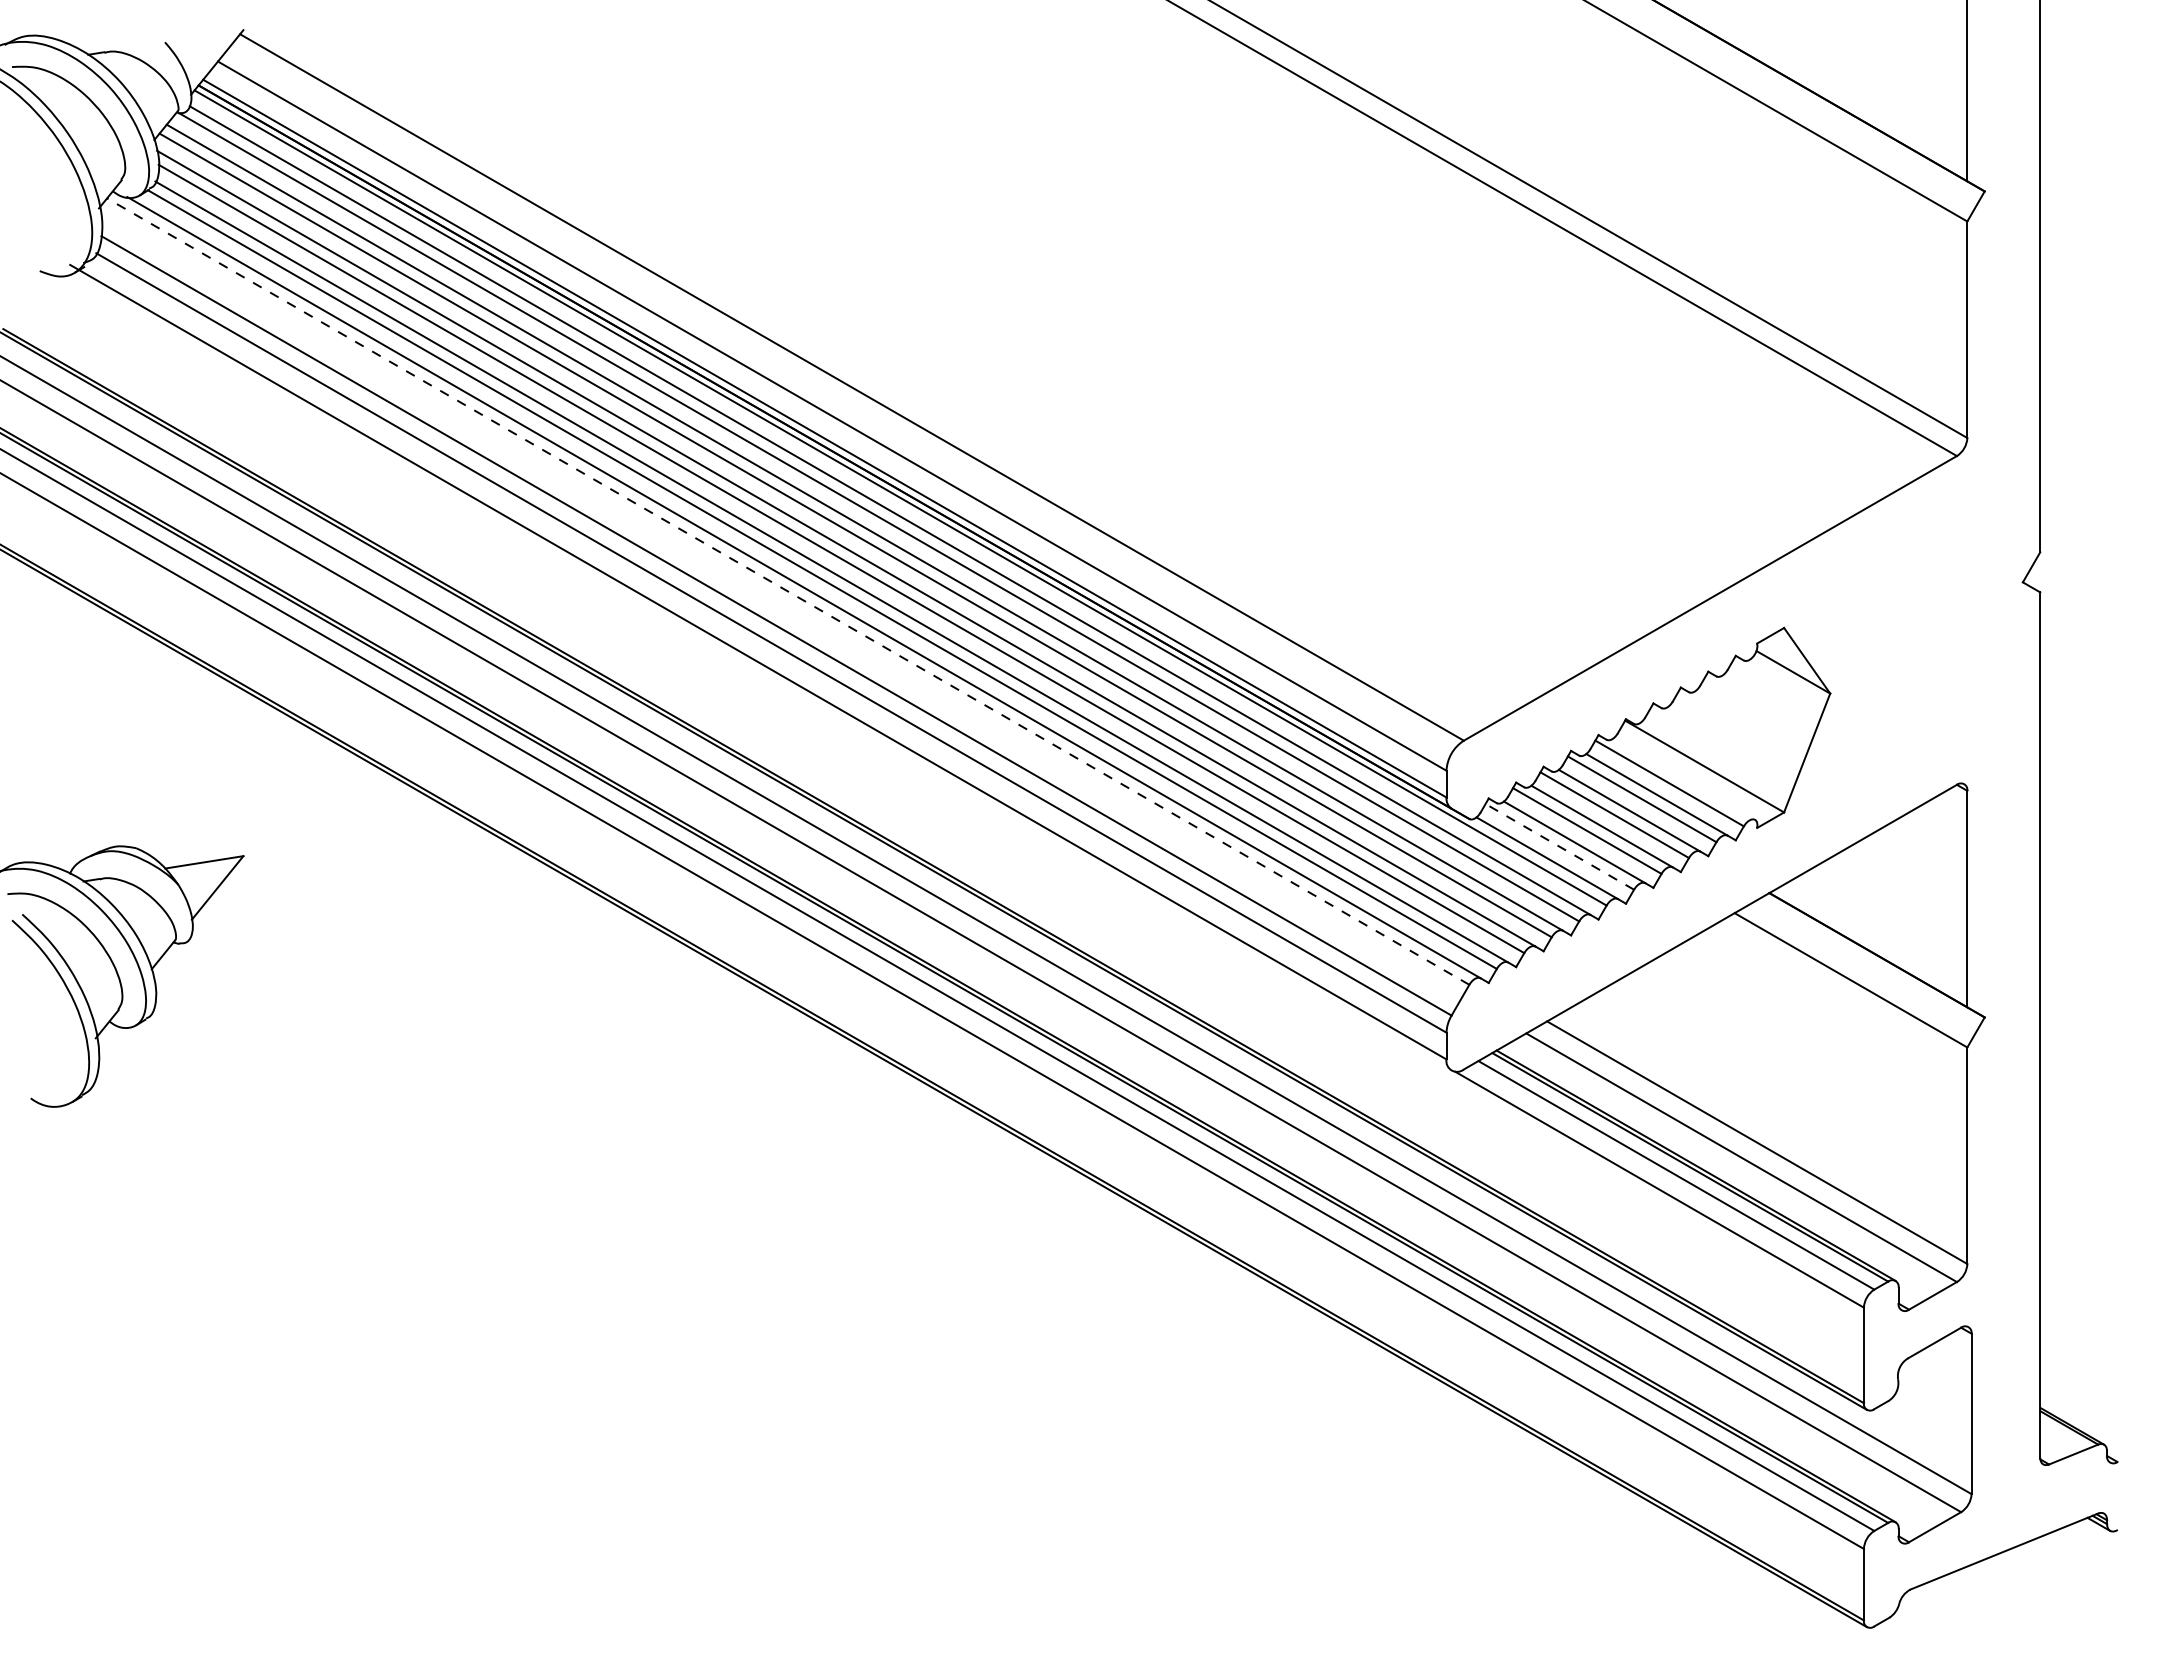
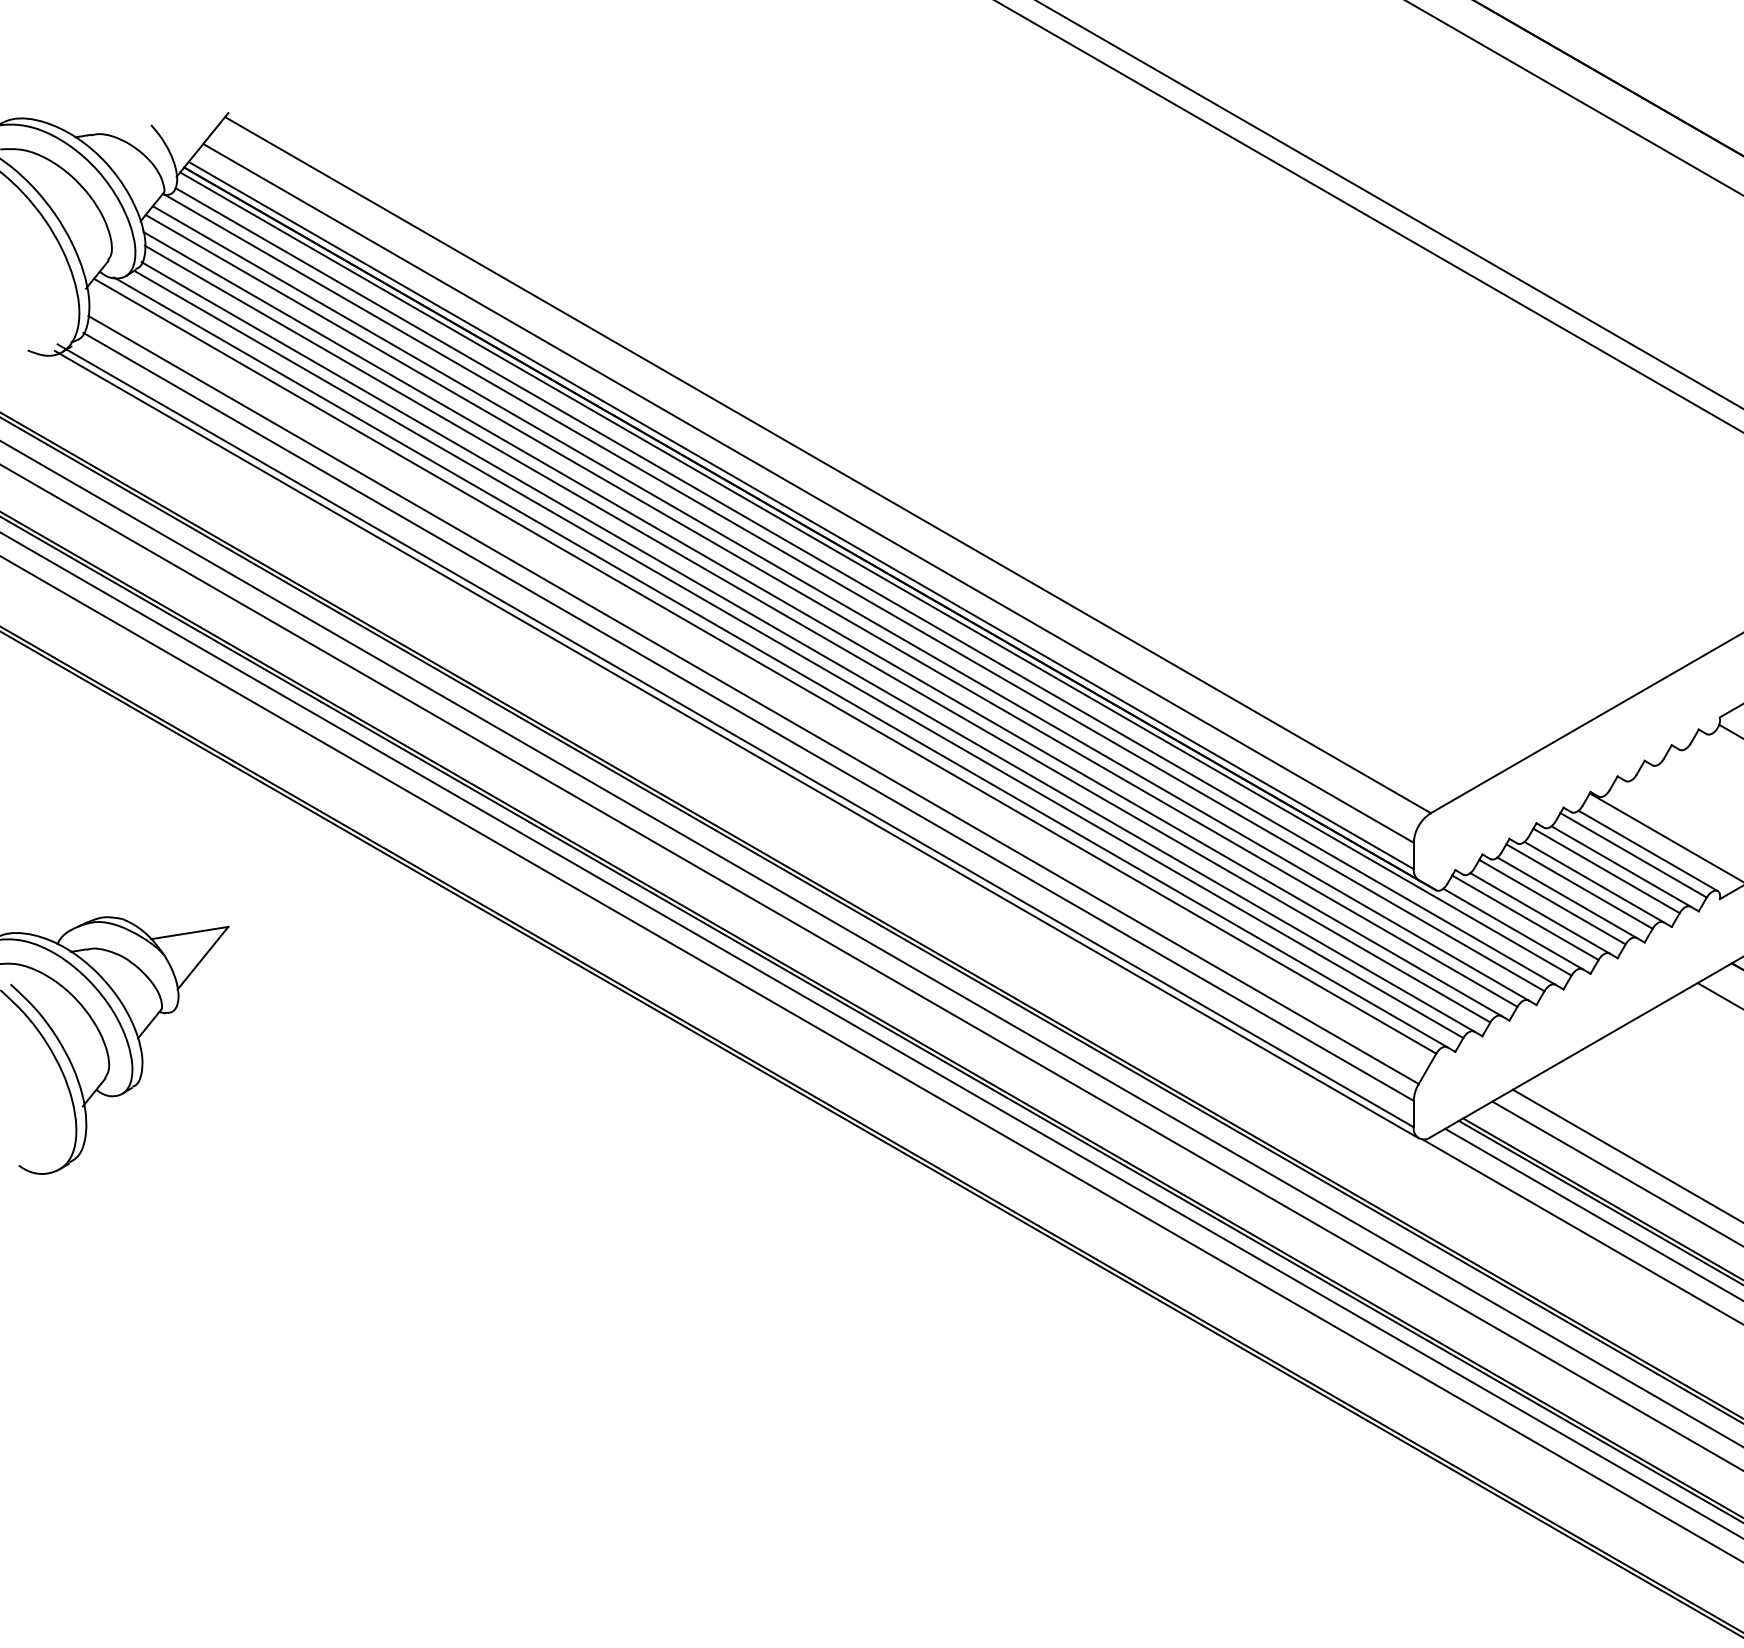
line: (787, 591) -> (764, 666), dashed -> solid
line: (759, 670) -> (736, 743), added
line: (1684, 778) -> (1648, 850), added
line: (1559, 846) -> (1525, 917), dashed -> solid

